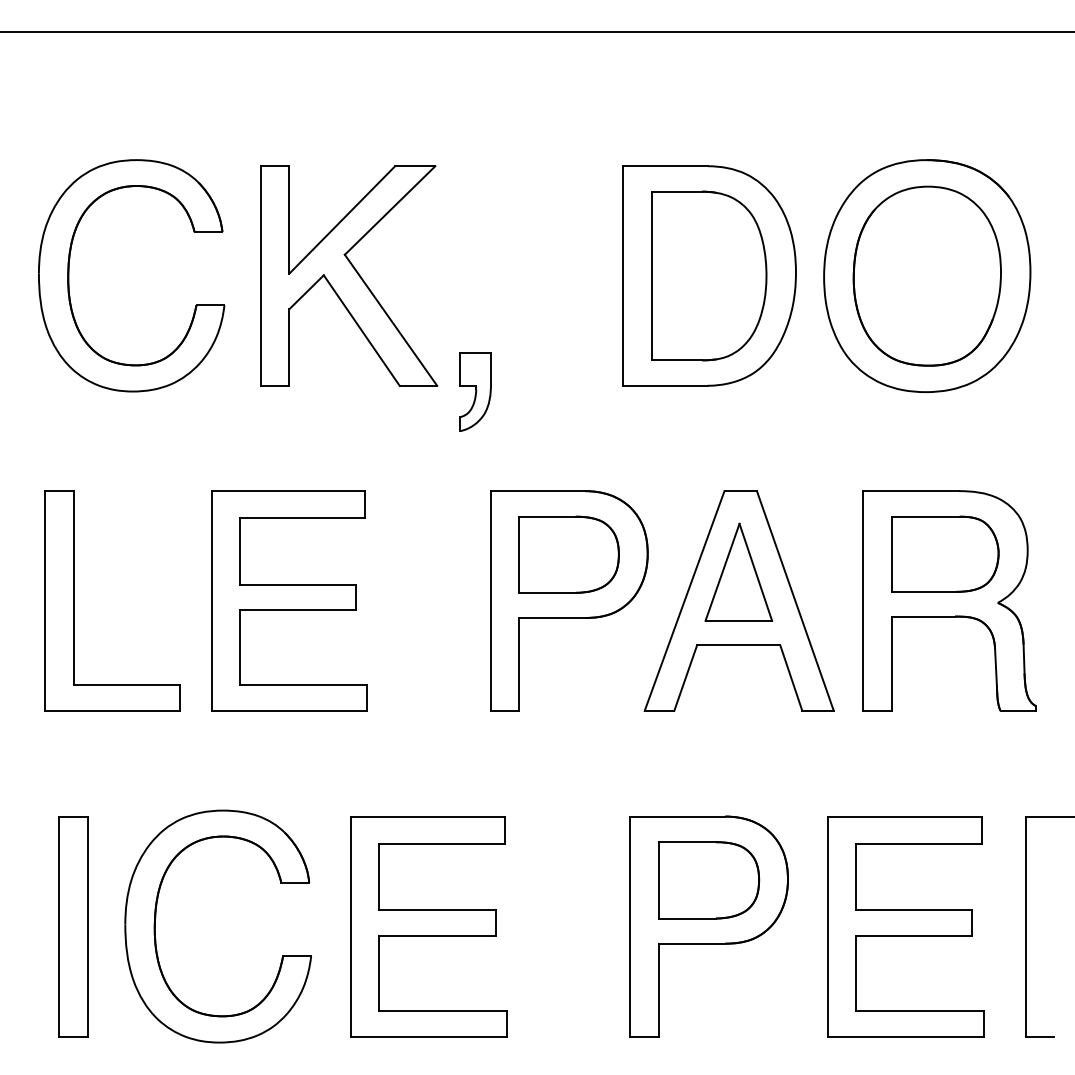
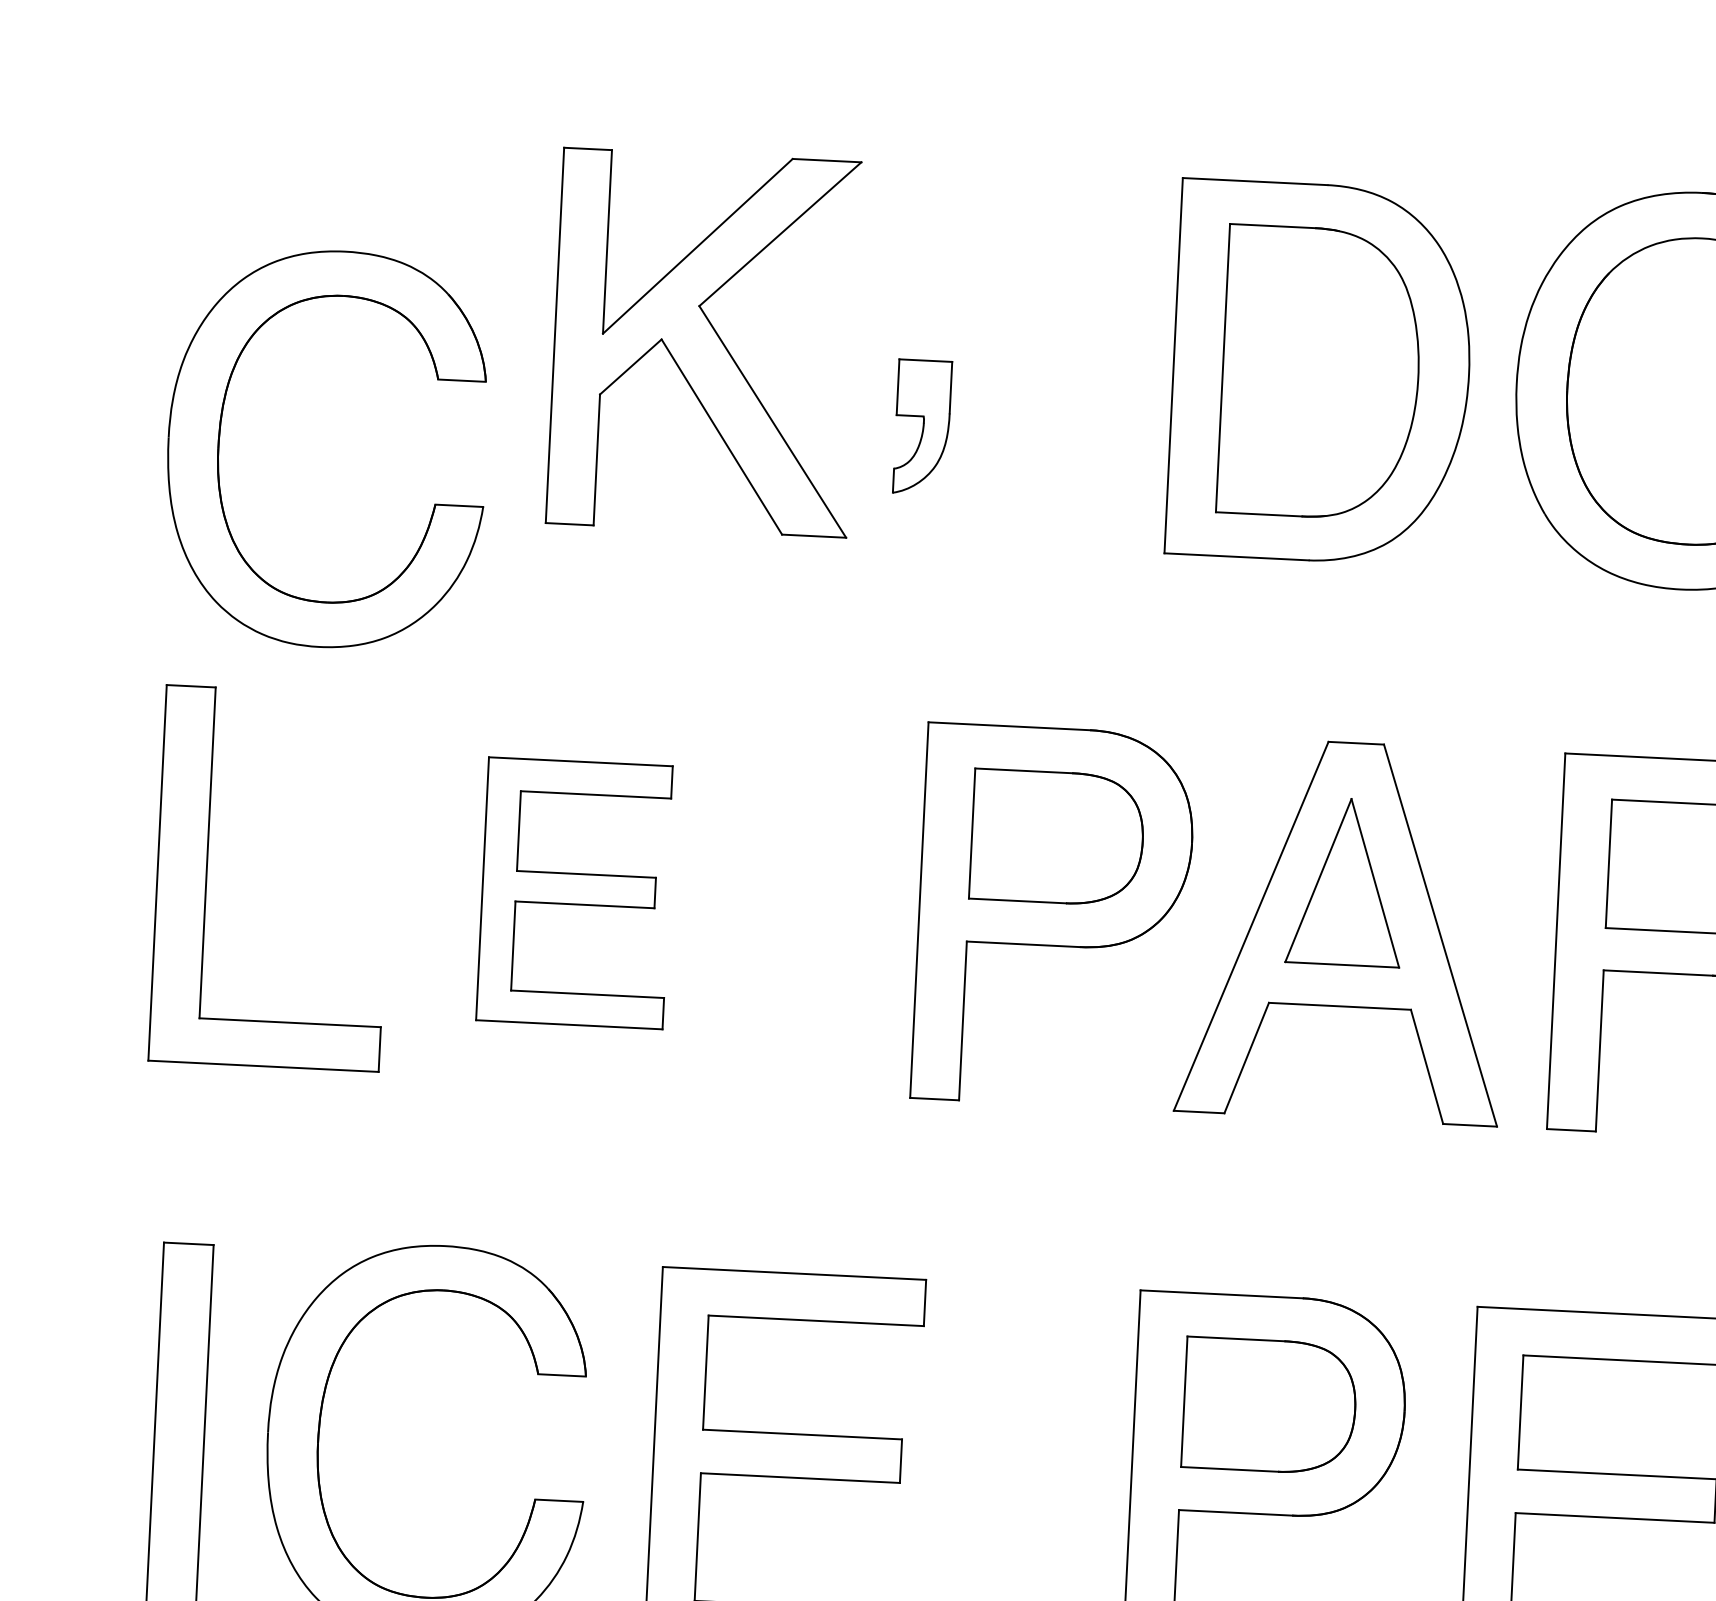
part: (69, 275) -> (220, 443), moved
part: (475, 391) -> (922, 426), moved
part: (289, 600) -> (575, 892), size x0.7

